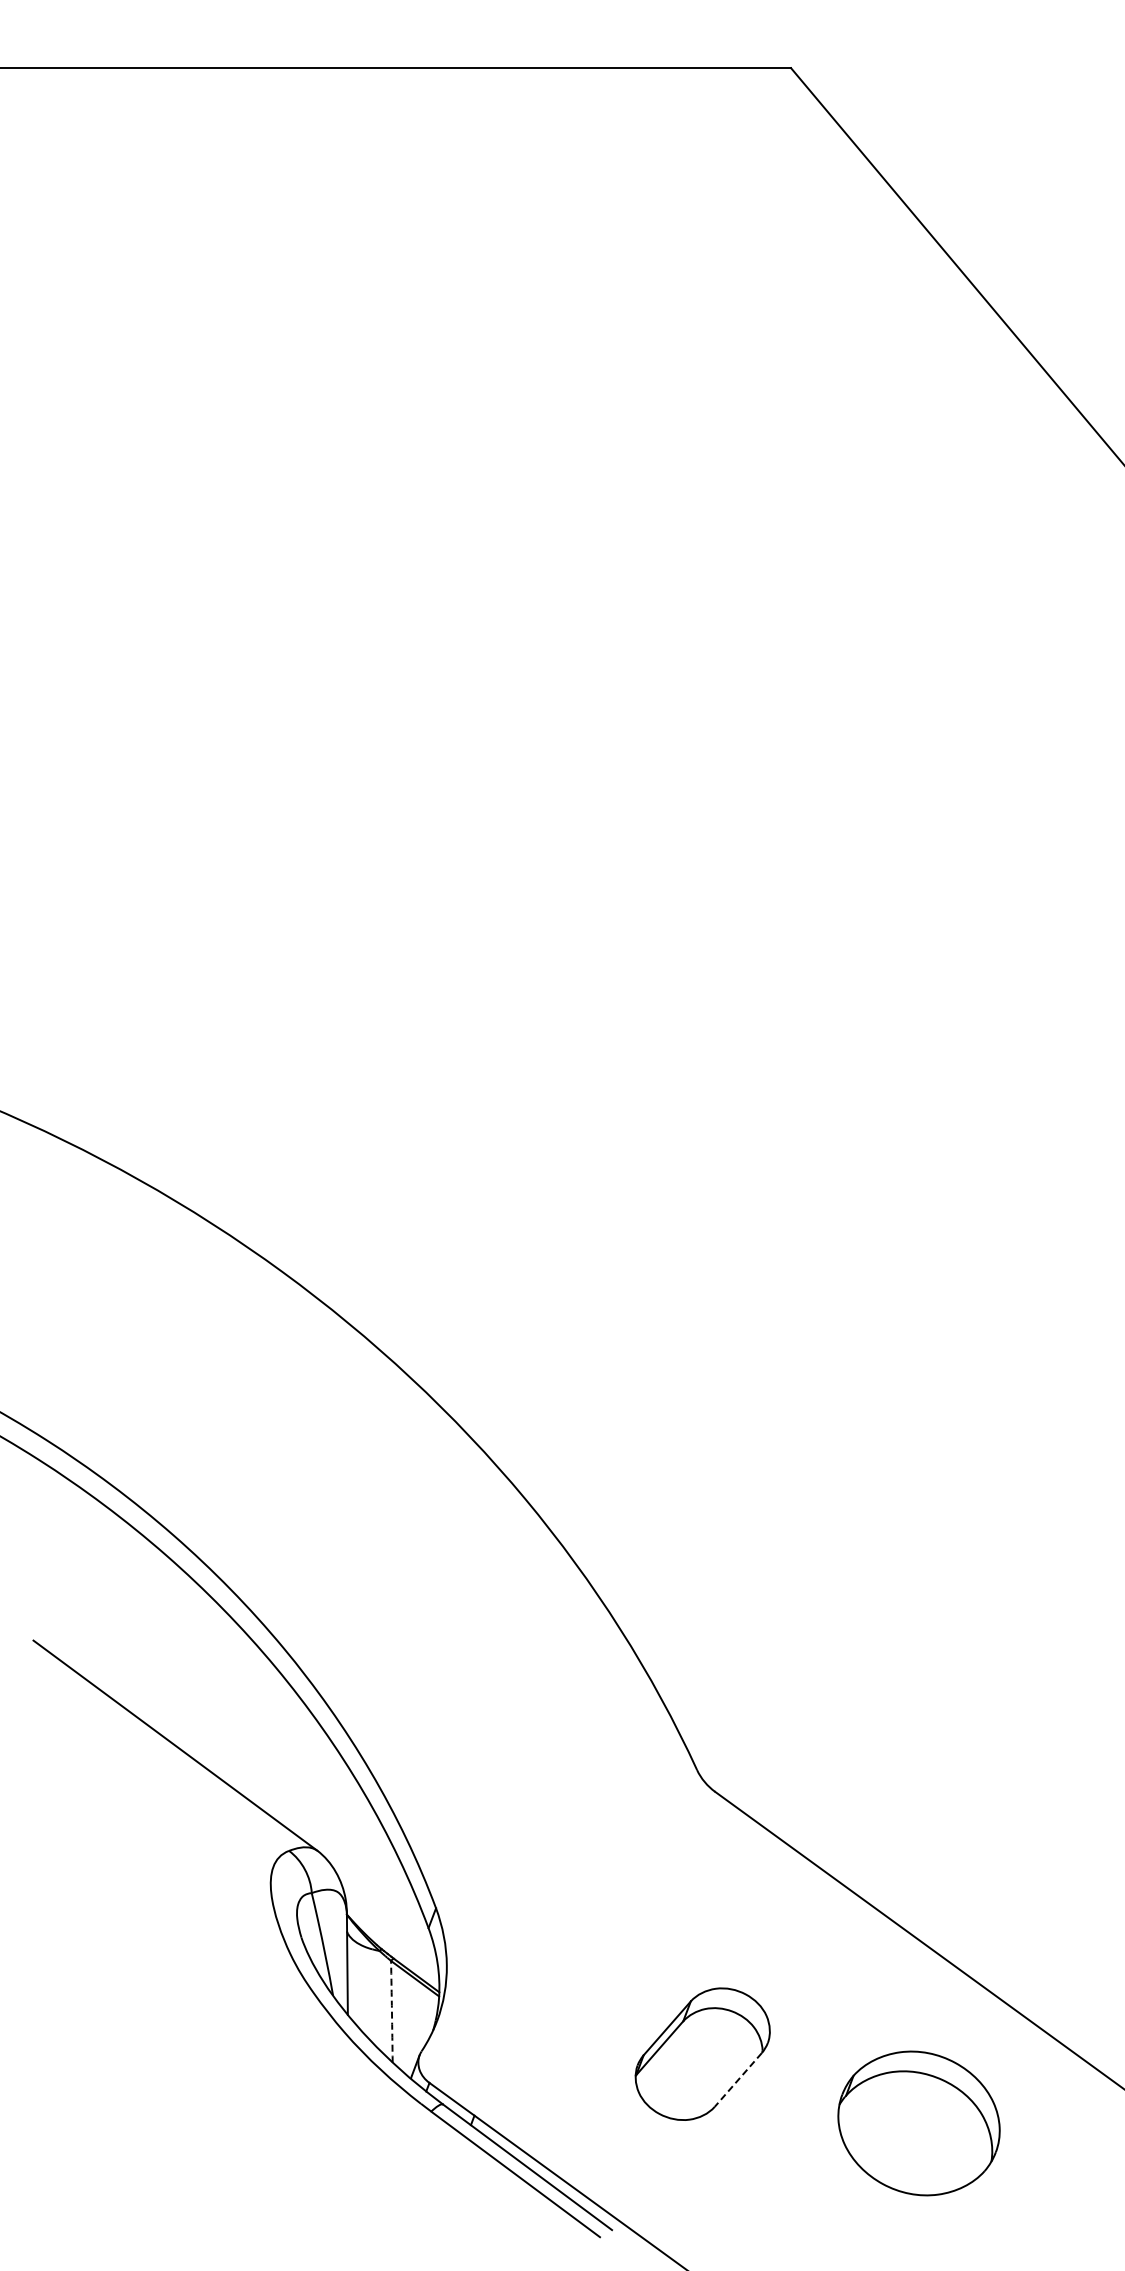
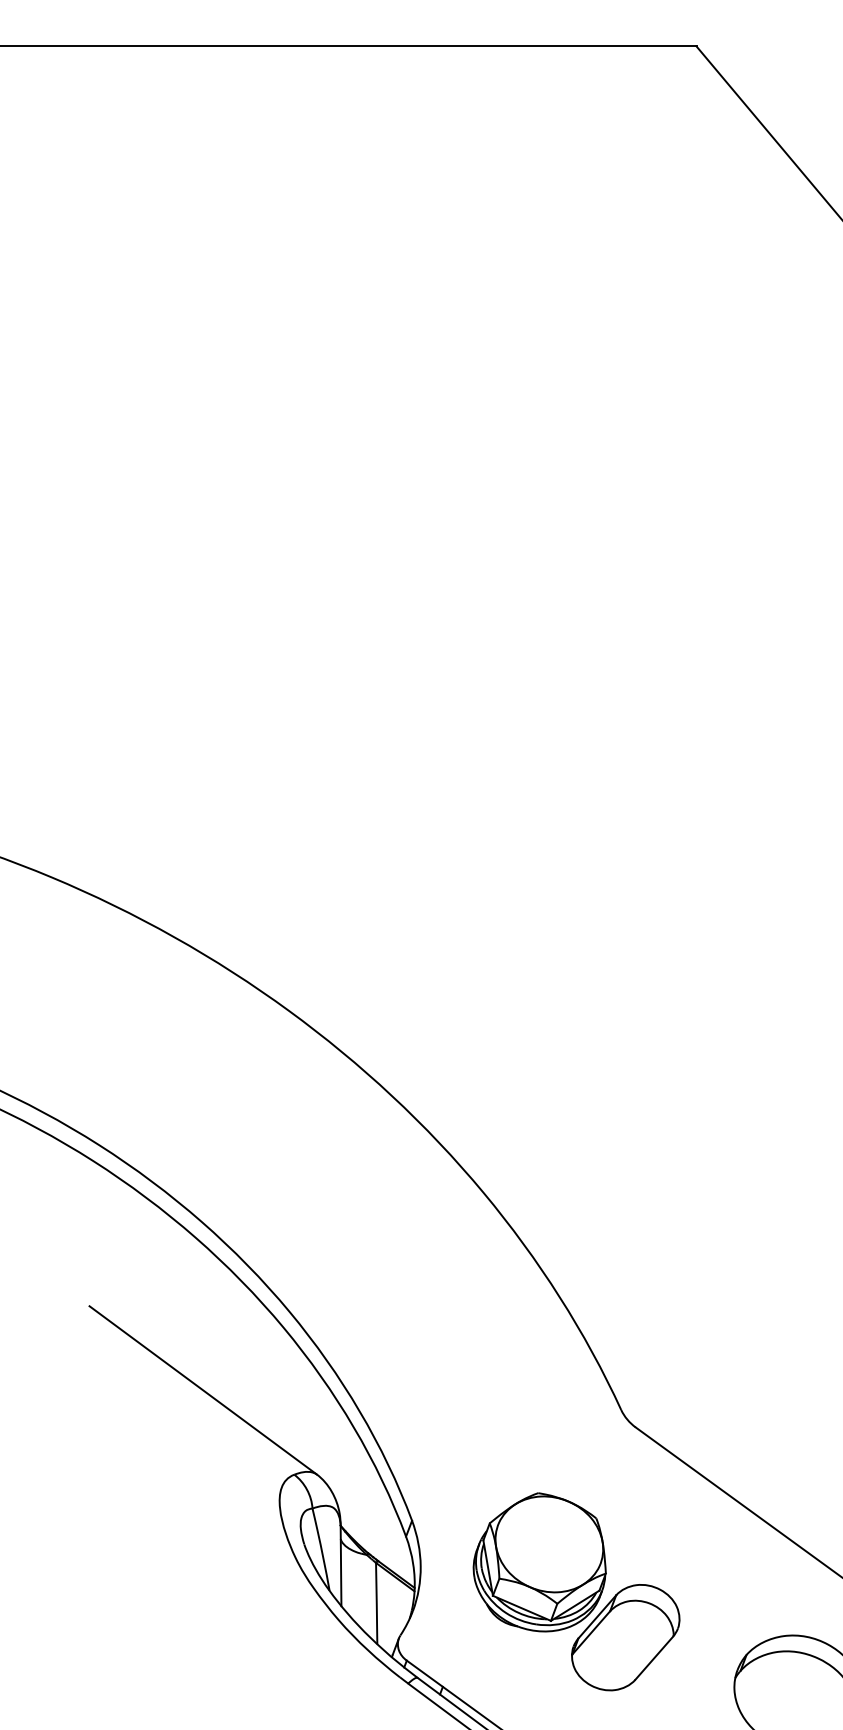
part: (595, 1960) -> (539, 1562), added
arc: (391, 2011) -> (376, 1603), dashed -> solid
line: (738, 2080) -> (654, 1658), dashed -> solid

